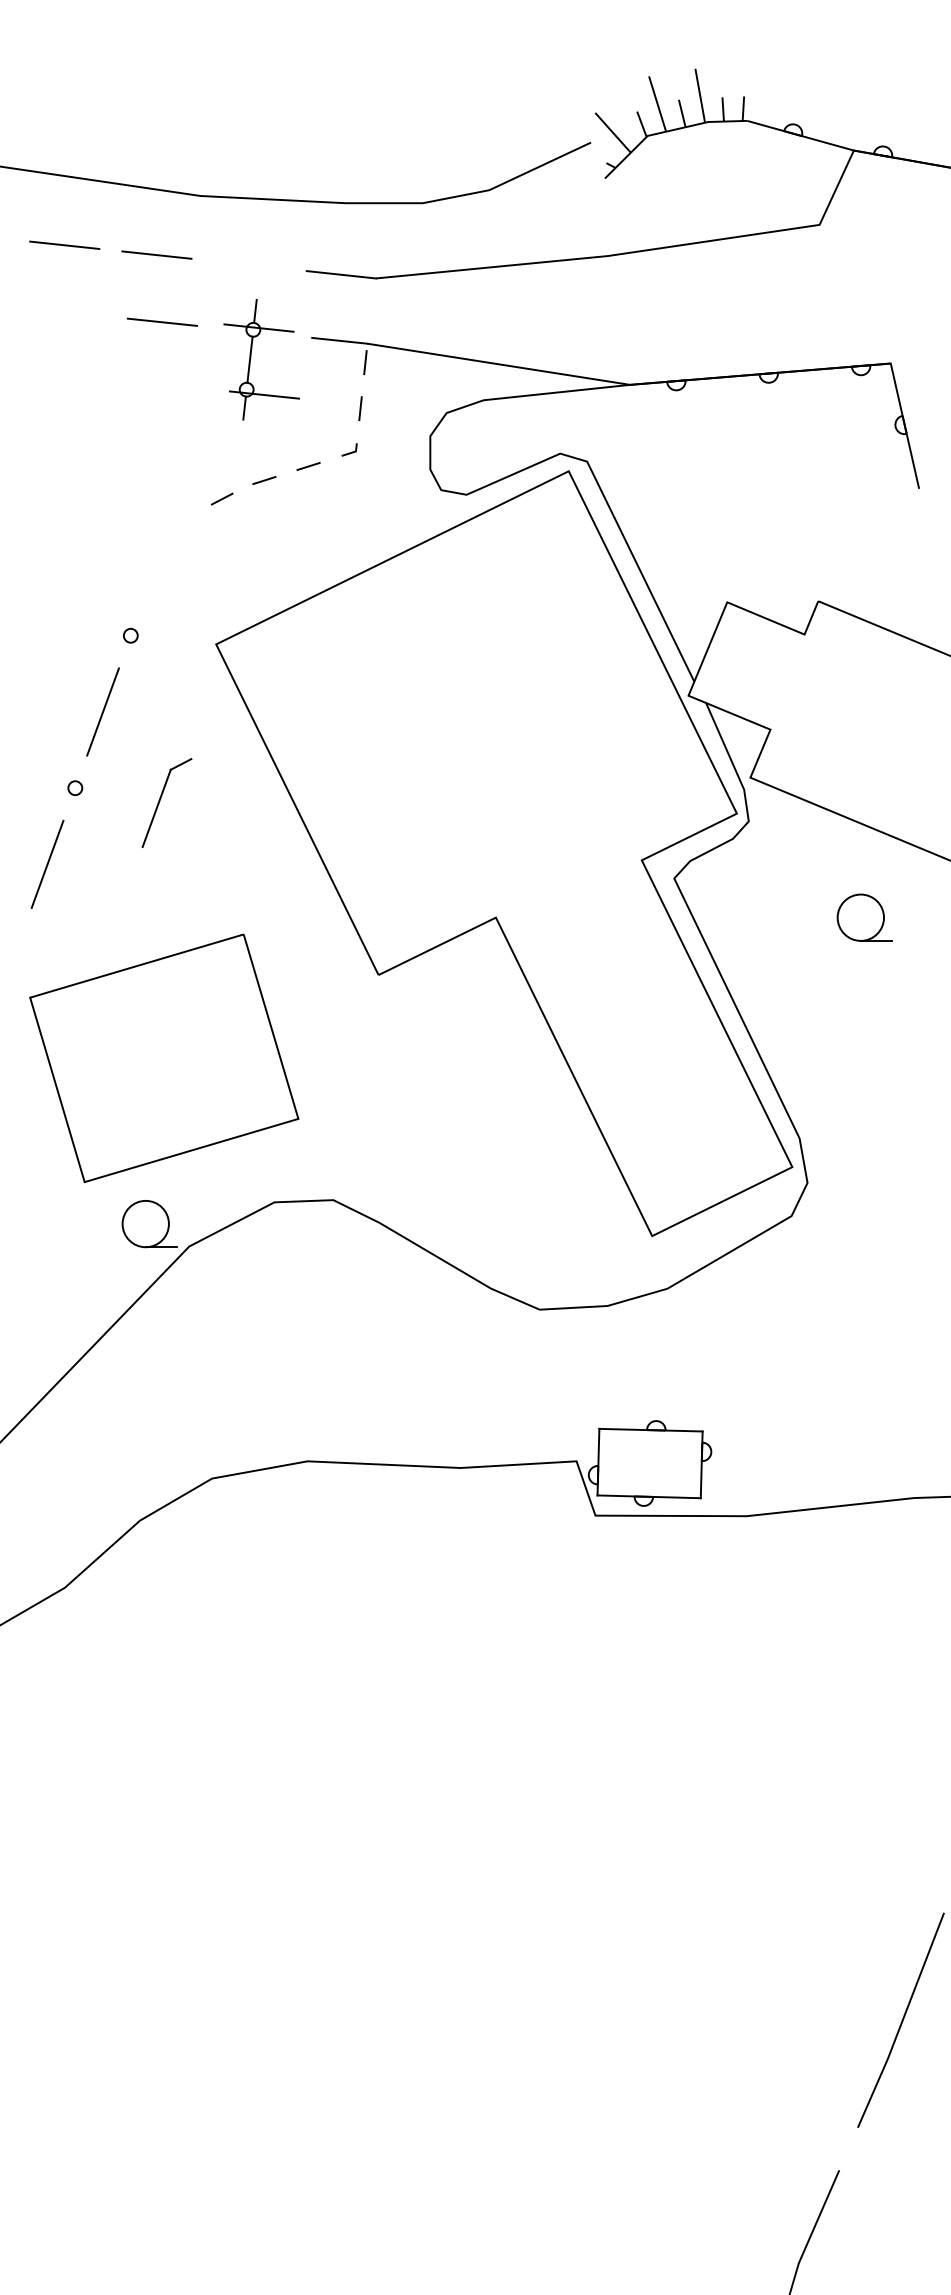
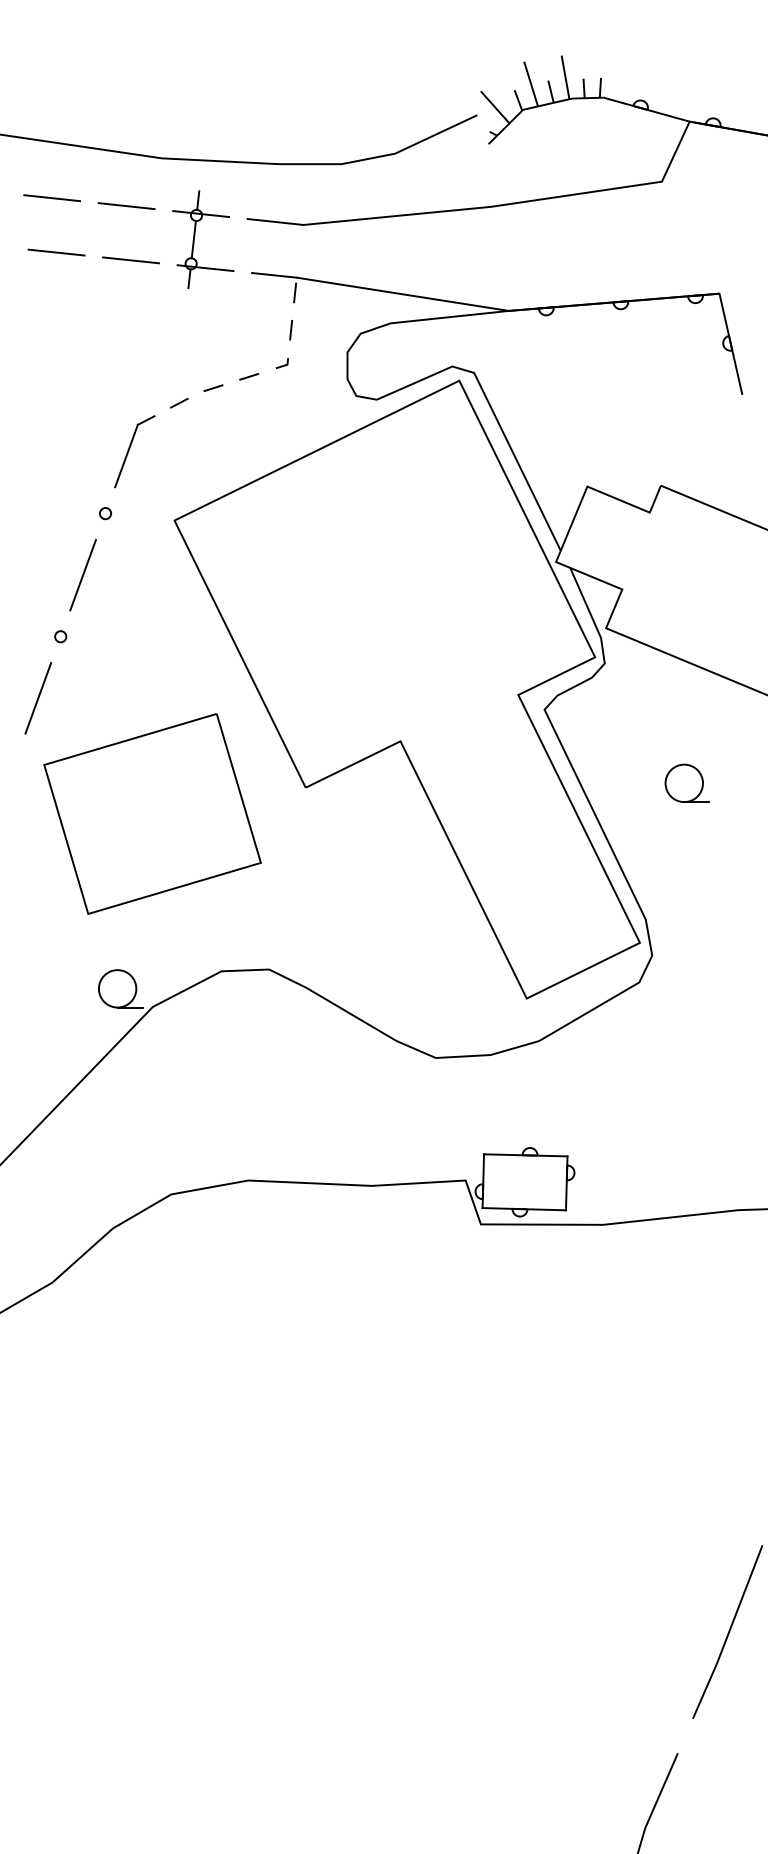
line: (70, 312) -> (56, 252), added
part: (252, 355) -> (195, 236), moved
part: (166, 802) -> (134, 451), moved
part: (863, 916) -> (686, 782), moved
part: (164, 1057) -> (152, 813), moved

